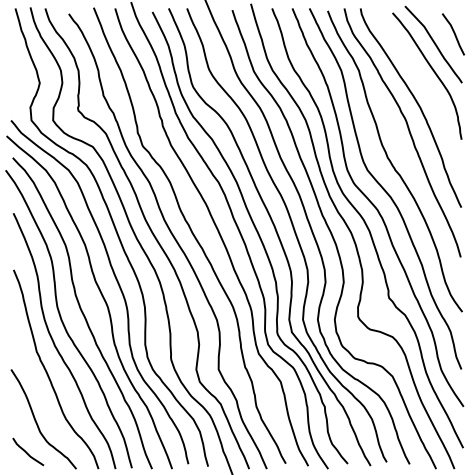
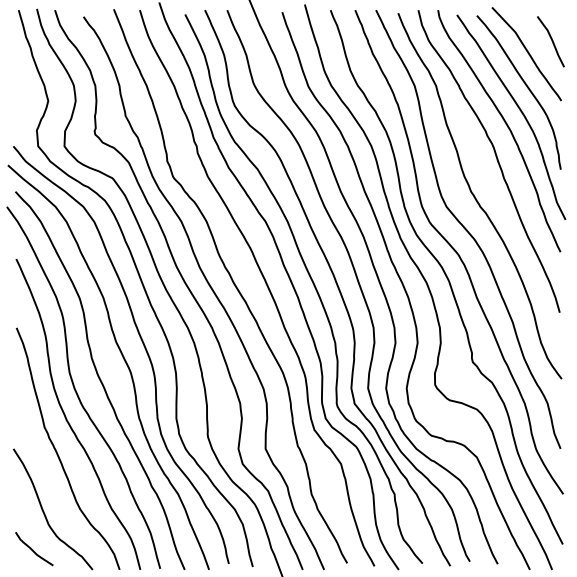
curve: (427, 91) -> (519, 110), added

